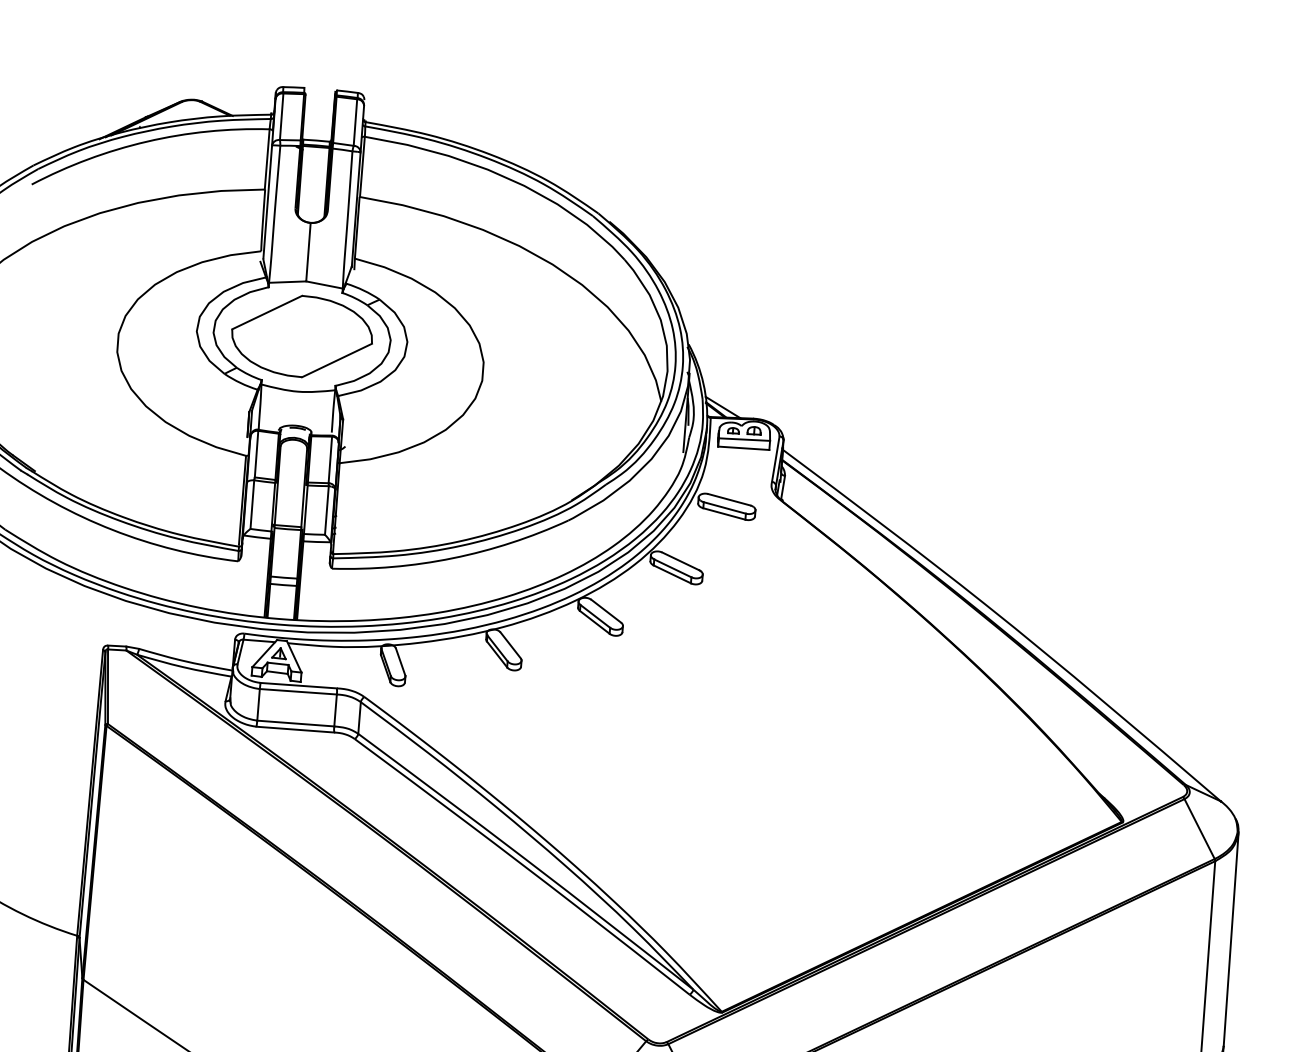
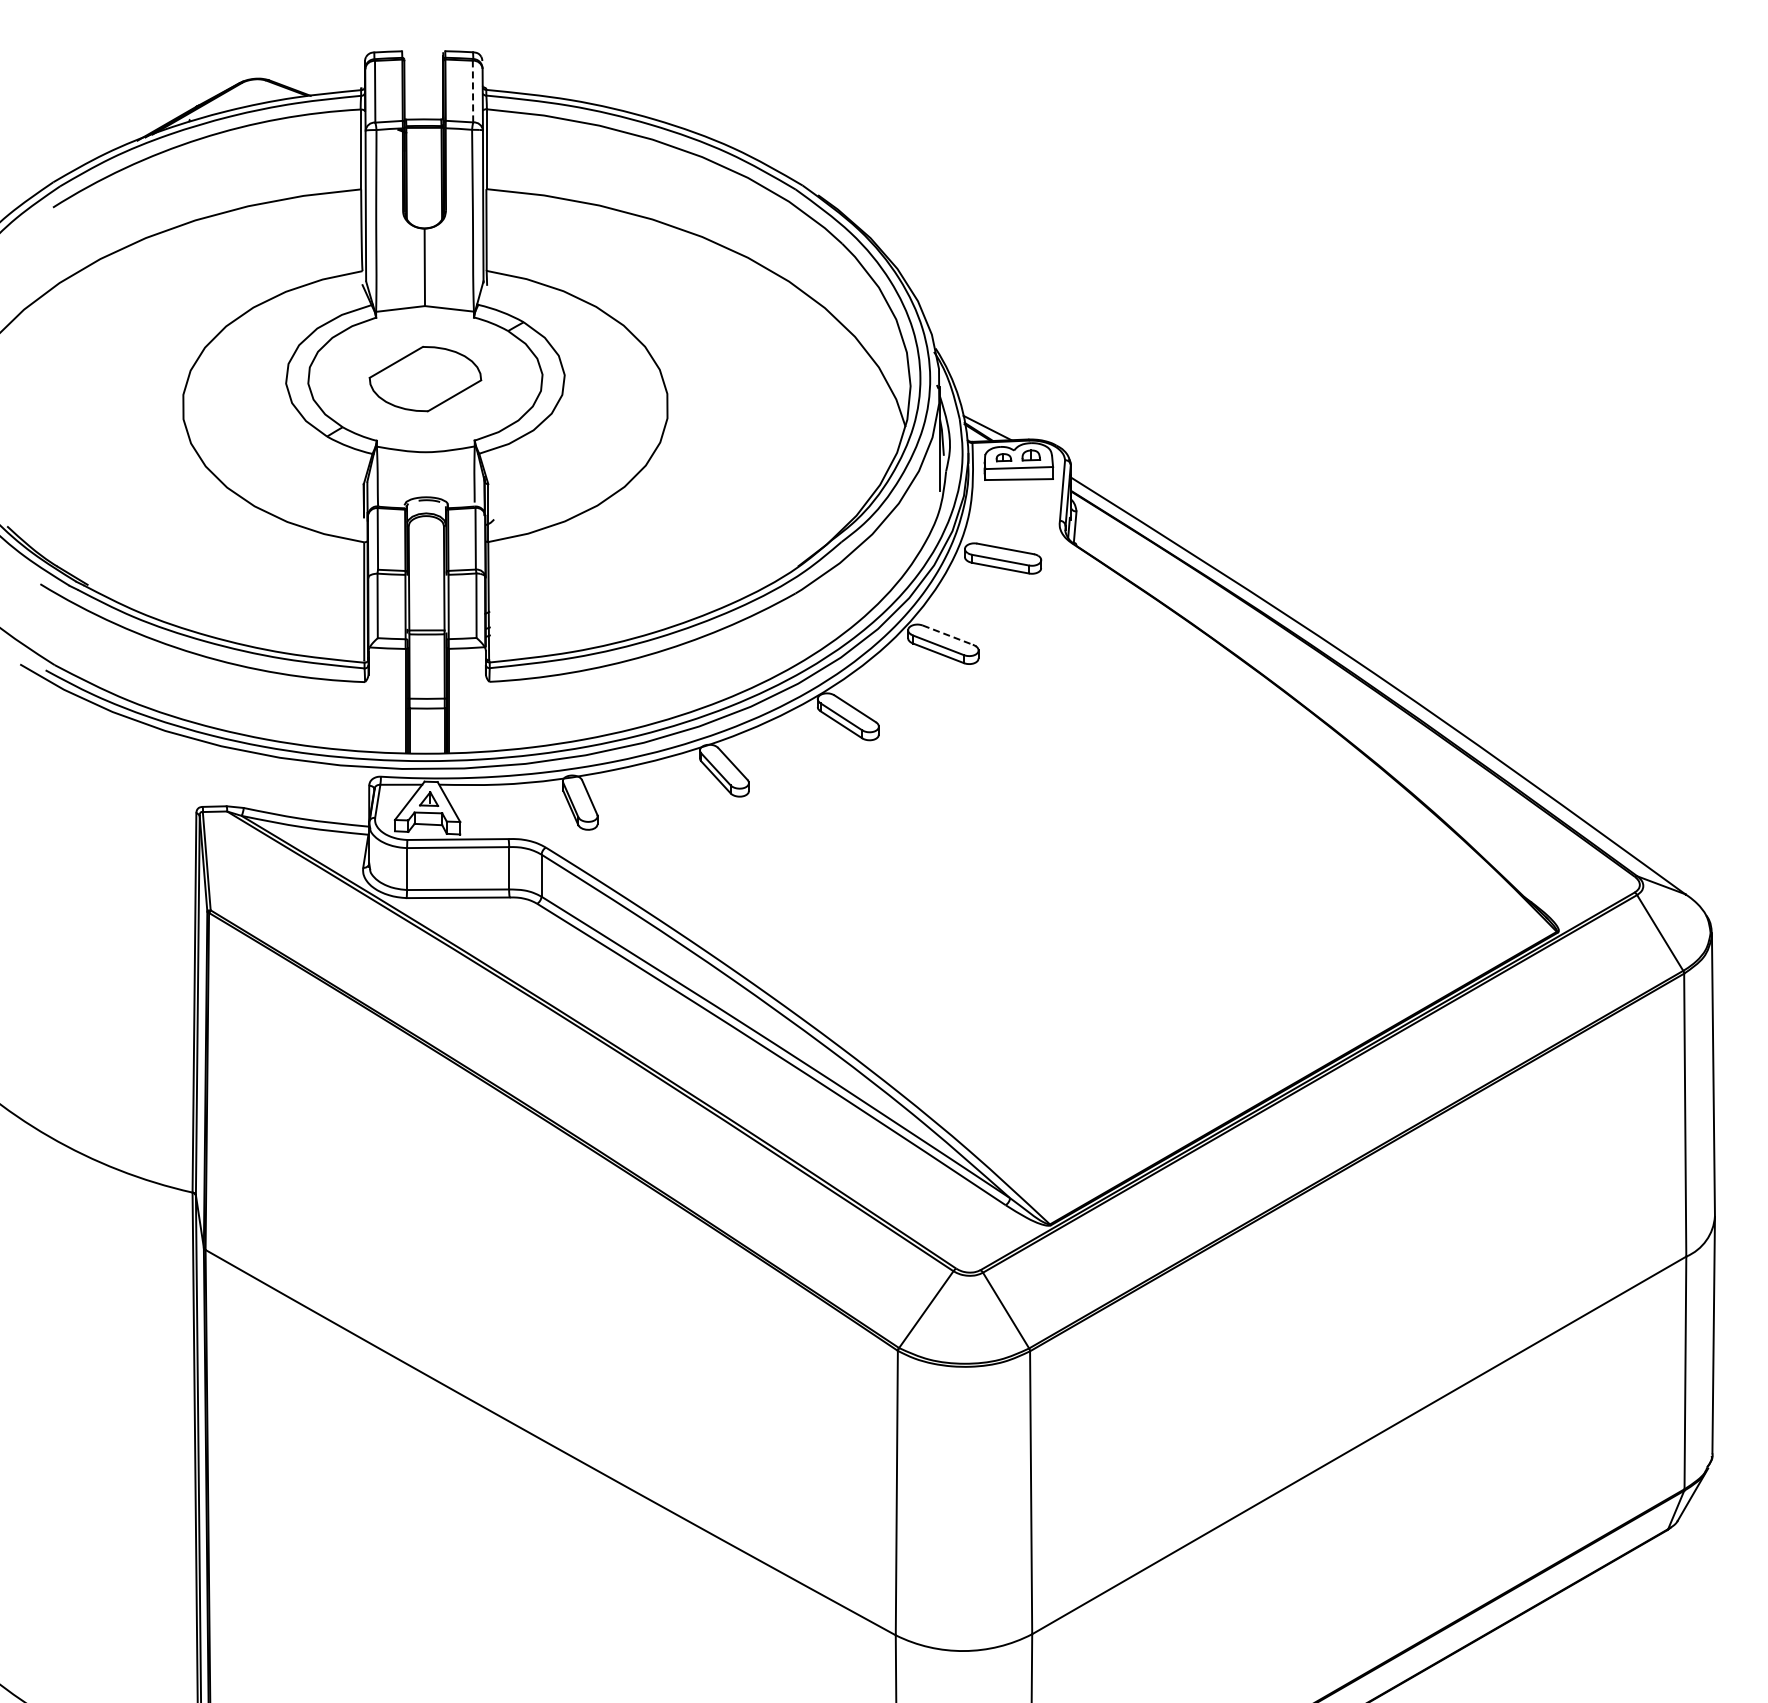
line: (355, 122) -> (473, 91), solid -> dashed
part: (302, 336) -> (425, 378), size x0.6
line: (681, 561) -> (948, 635), solid -> dashed

